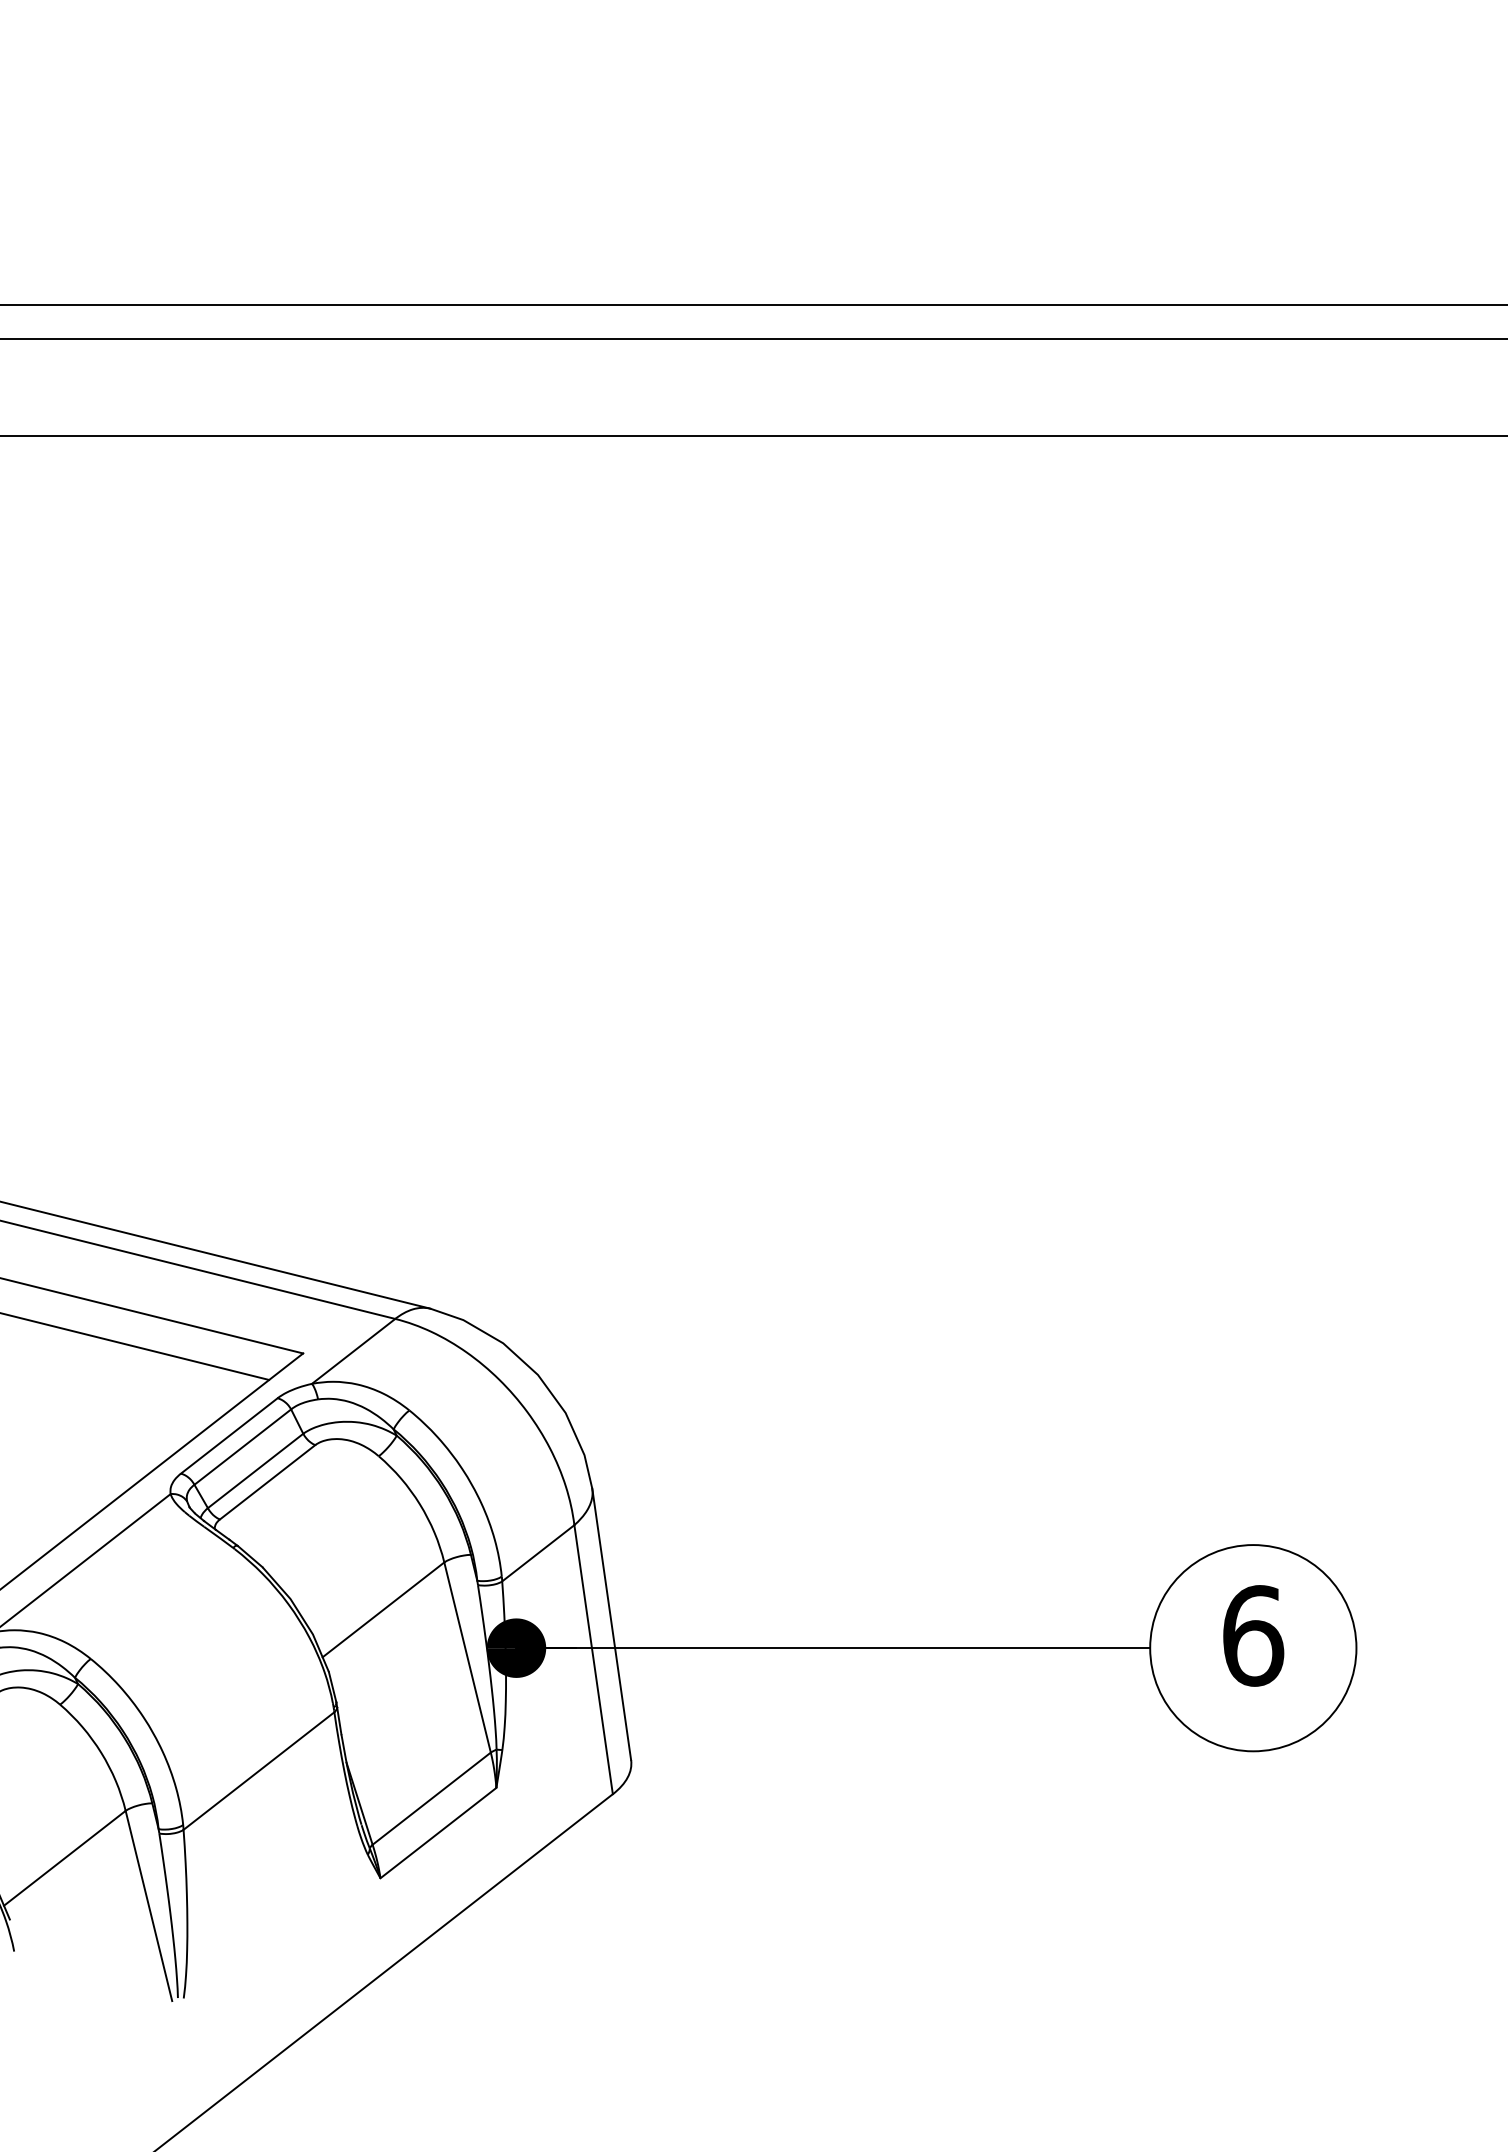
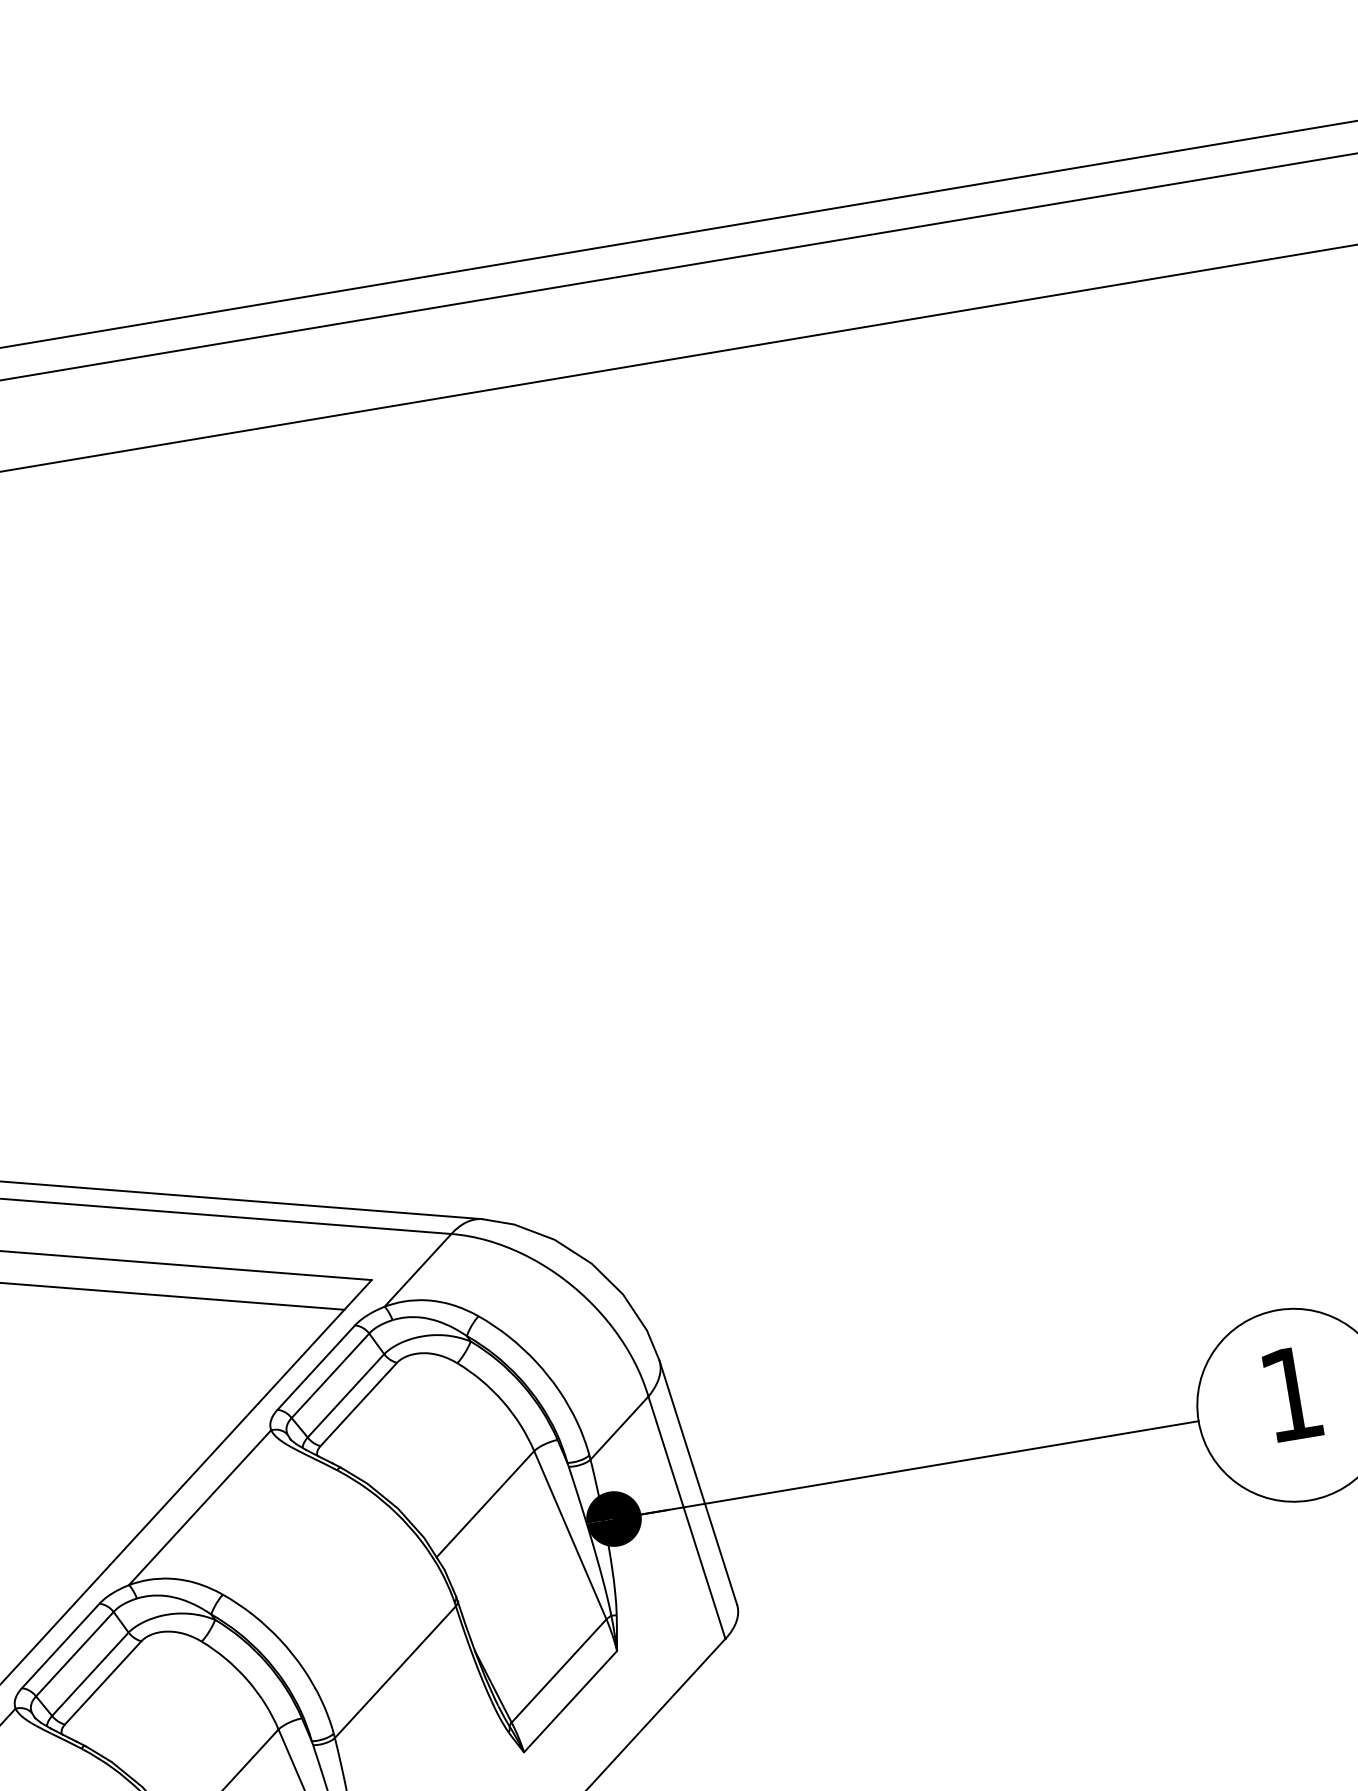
text: (1253, 1635) -> (1292, 1393), 6 -> 1

